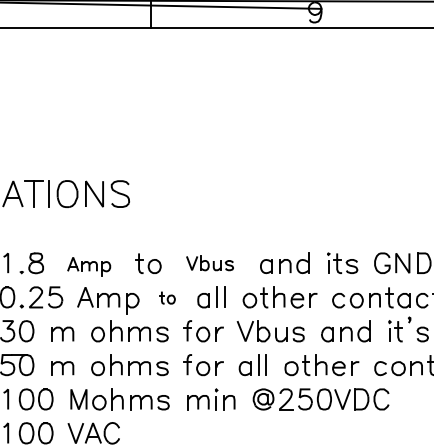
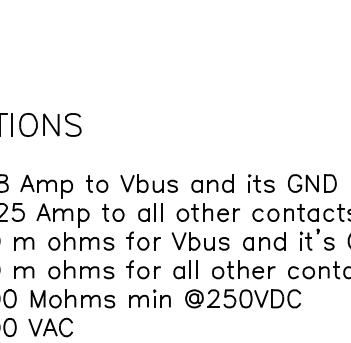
part: (209, 263) -> (148, 183), size x1.43
part: (89, 266) -> (47, 186), size x1.43
part: (167, 297) -> (113, 212), size x1.67

